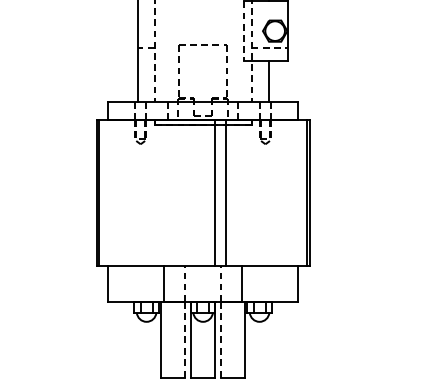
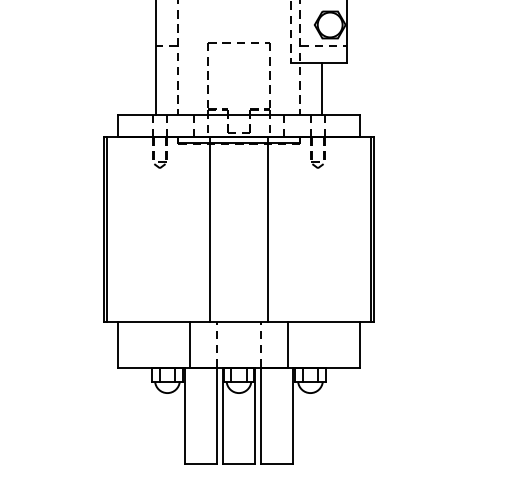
line: (215, 192) -> (210, 229), moved
line: (185, 339) -> (216, 415), dashed -> solid
line: (220, 339) -> (260, 415), dashed -> solid

